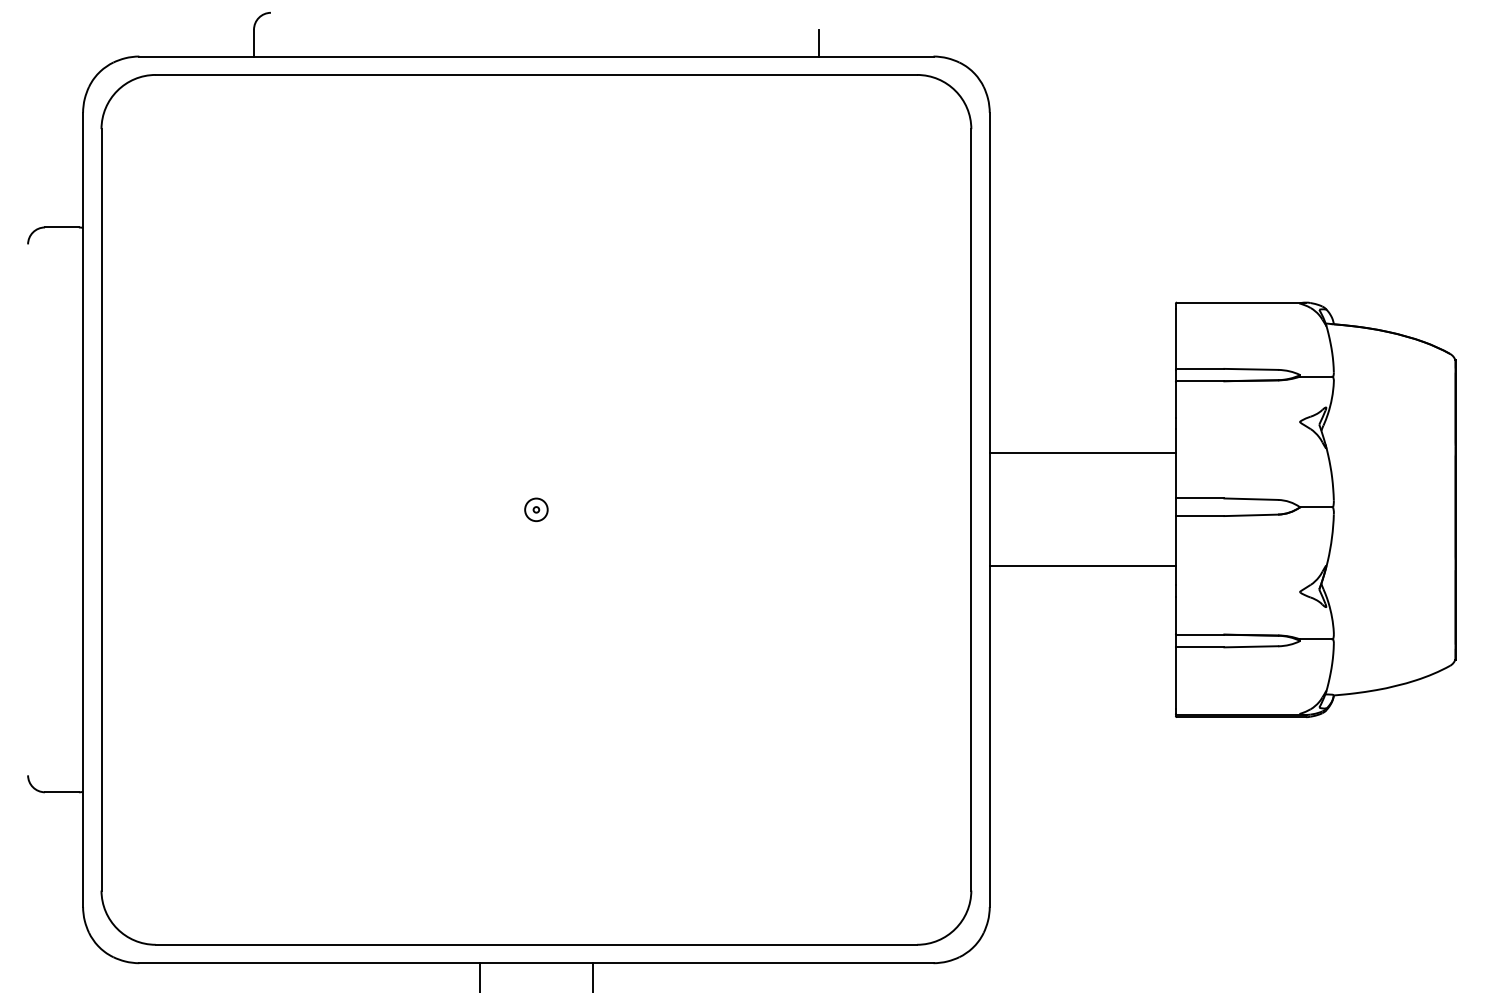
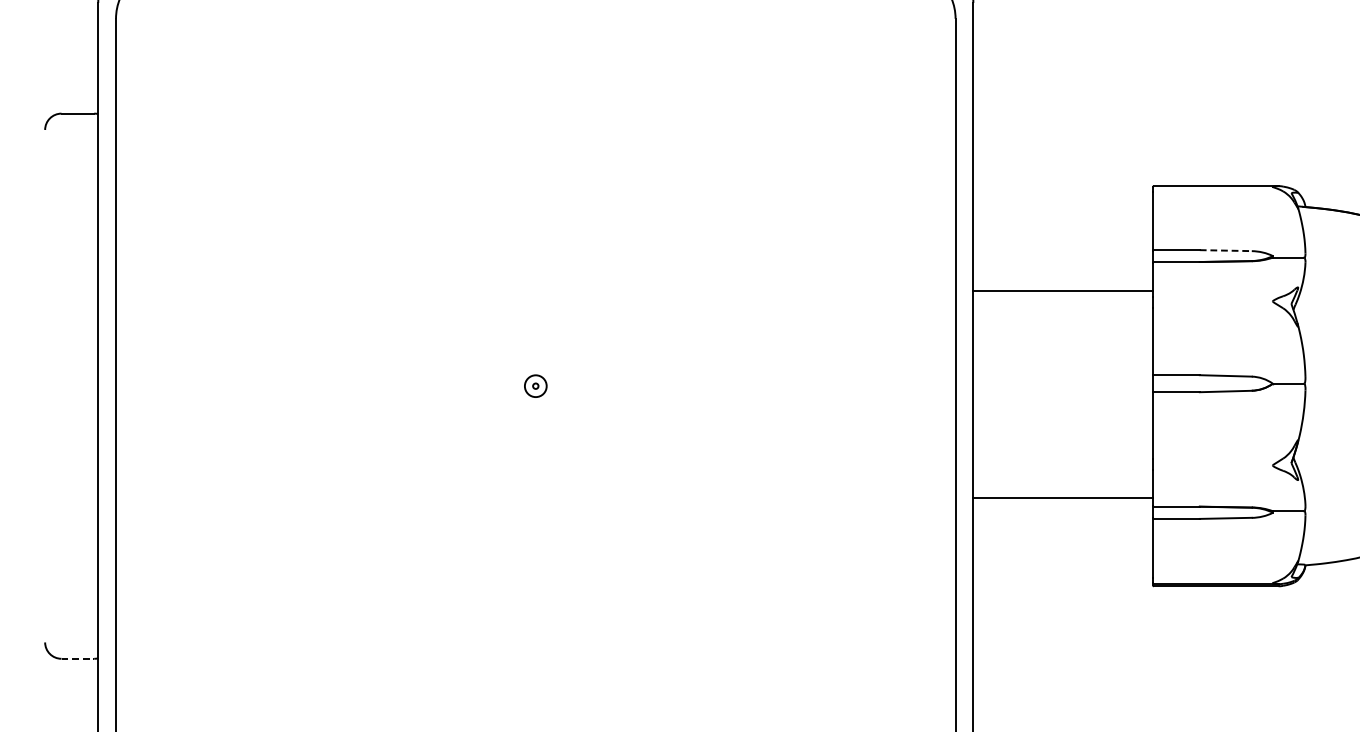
line: (1251, 369) -> (1225, 250), solid -> dashed
line: (1082, 453) -> (1062, 291), moved
line: (1082, 566) -> (1062, 497), moved
line: (61, 792) -> (77, 659), solid -> dashed

